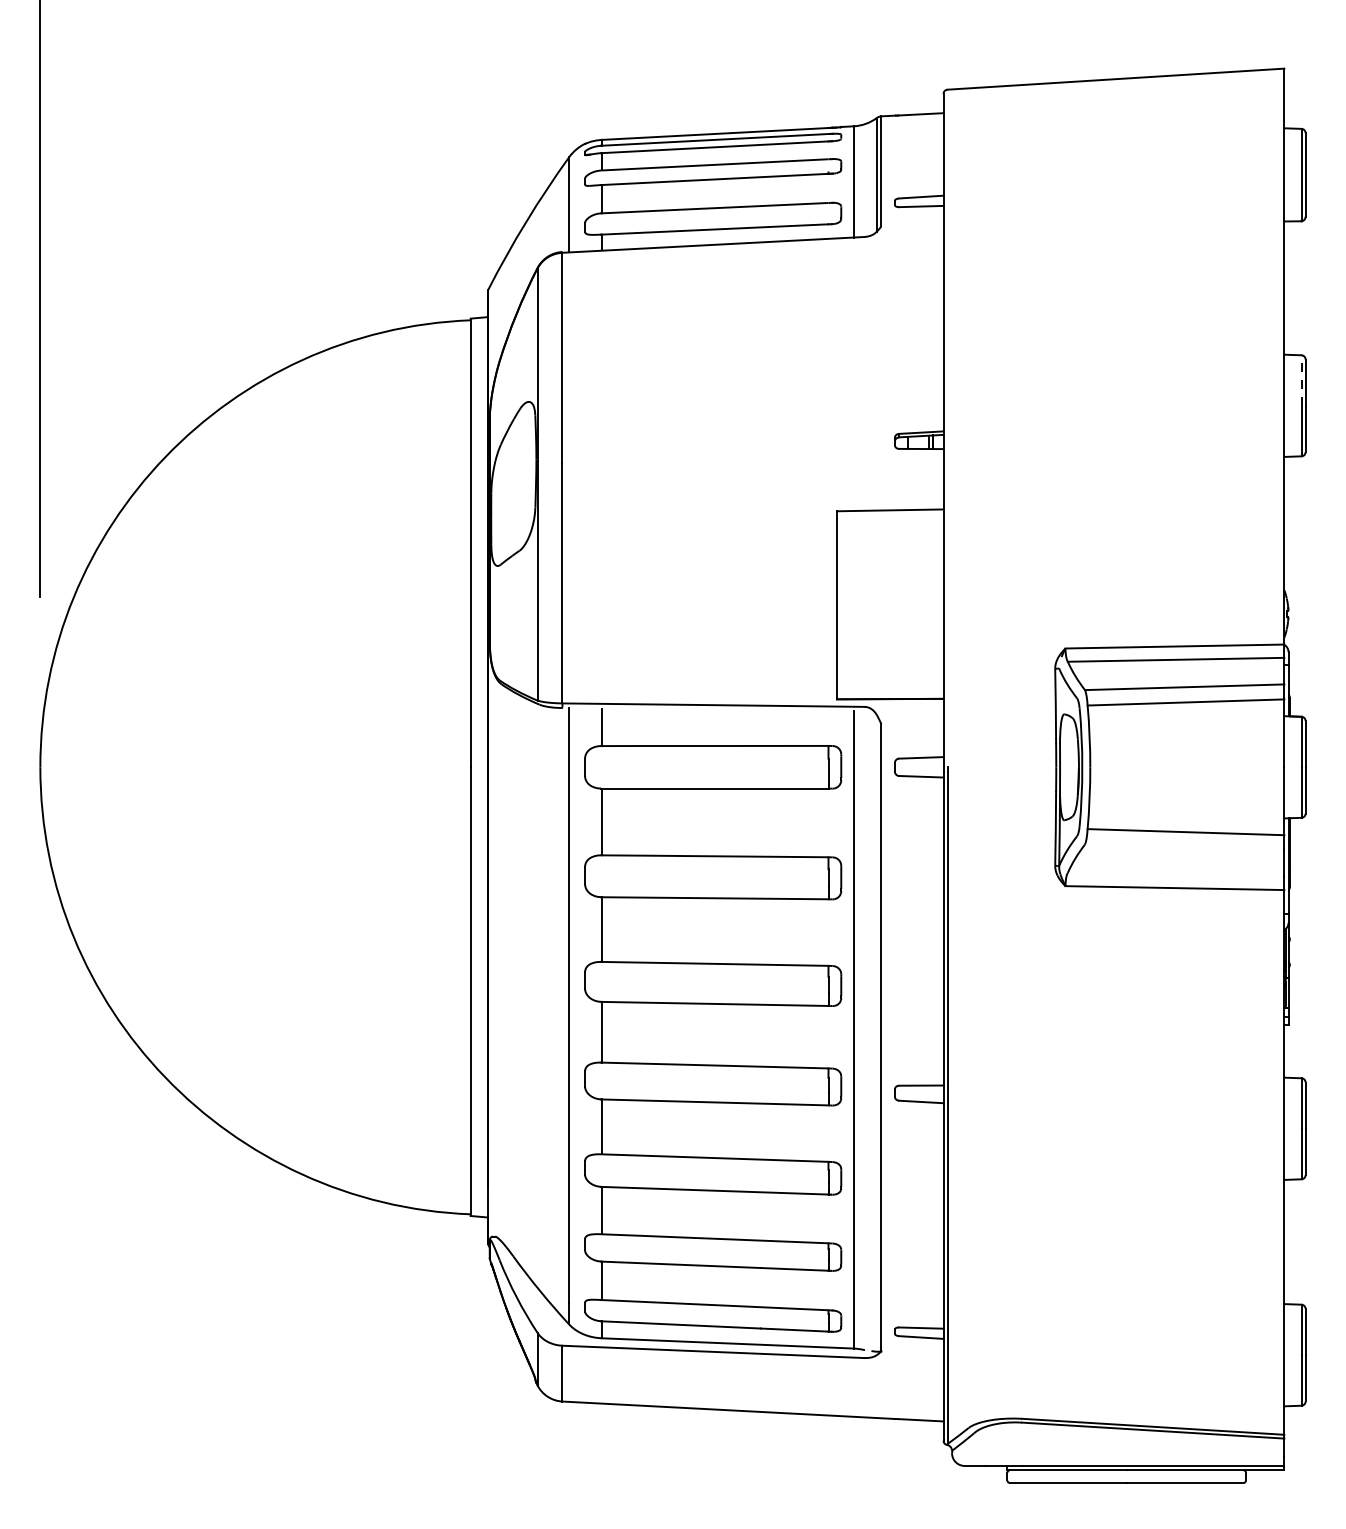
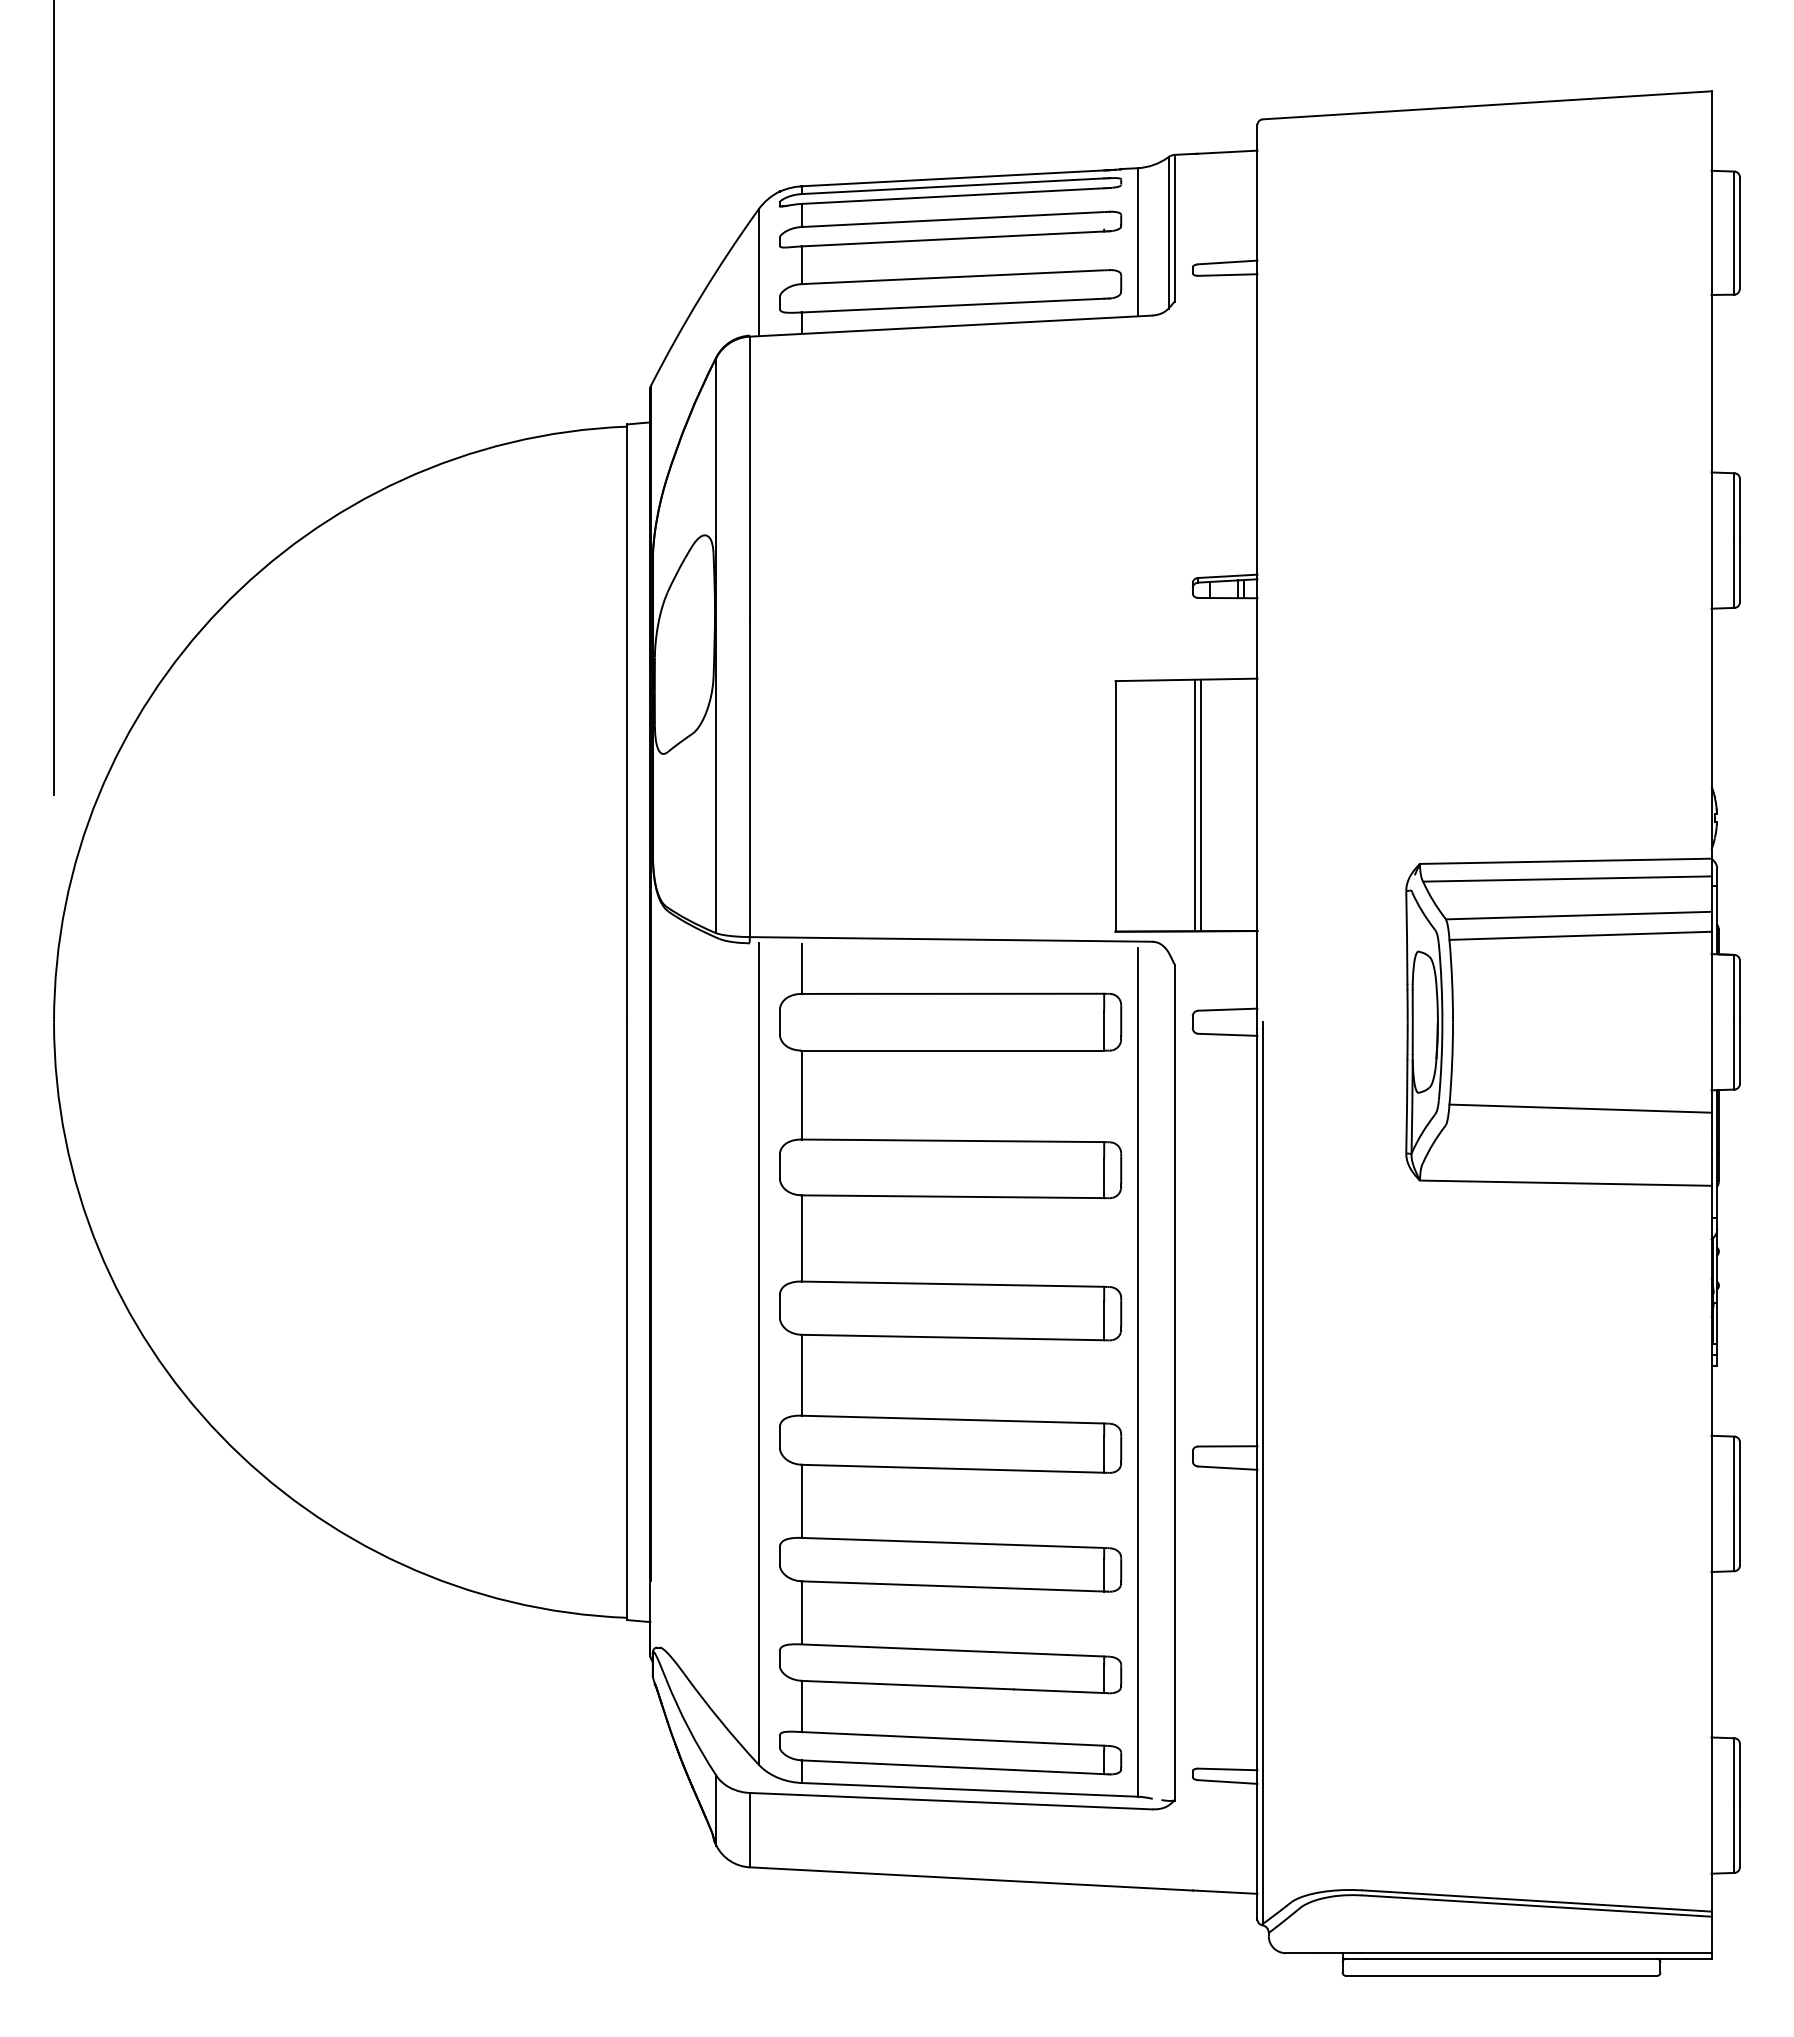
line: (1301, 380) -> (1734, 506), dashed -> solid
line: (897, 604) -> (1195, 805), added
line: (900, 604) -> (1200, 805), added

